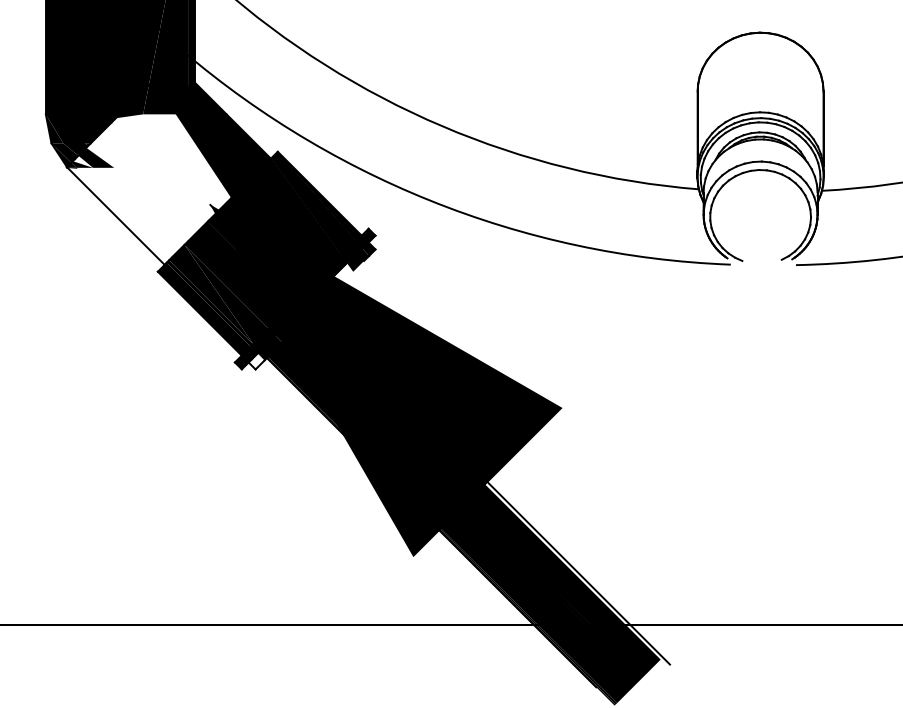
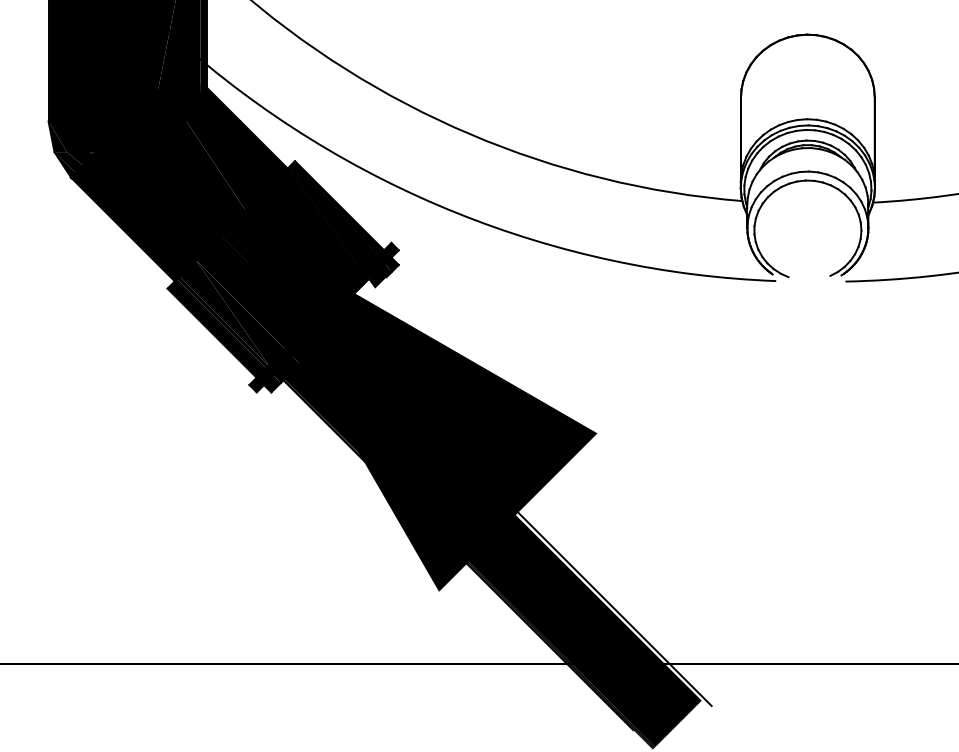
fill: (149, 172) -> (158, 183), added
fill: (256, 361) -> (272, 383), added

